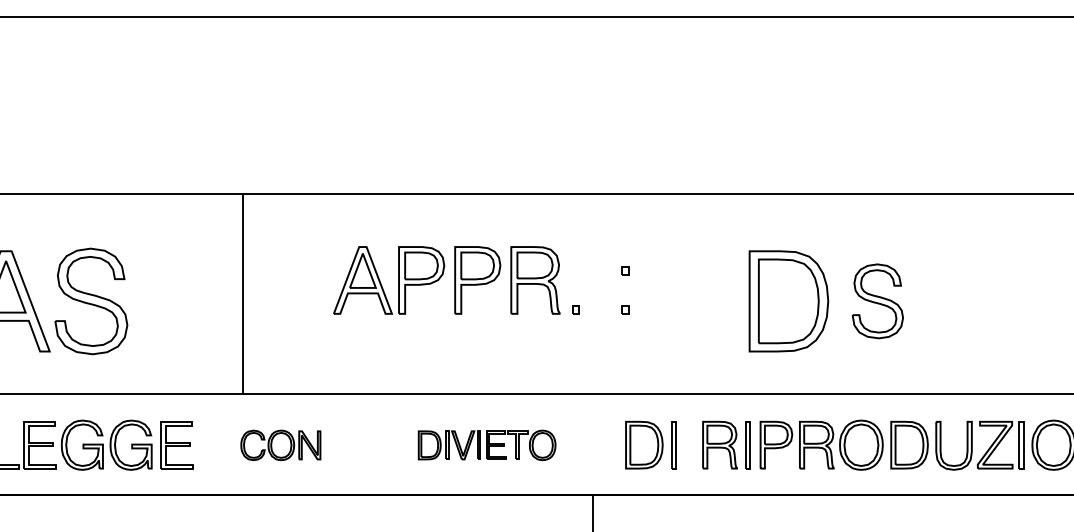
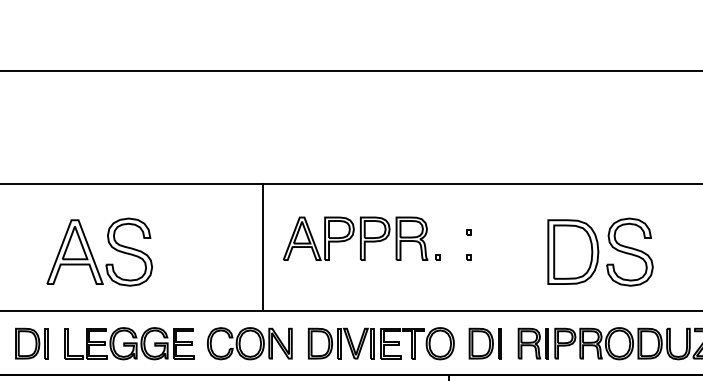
line: (242, 294) -> (262, 247), moved
part: (877, 300) -> (629, 251), size x1.43
part: (280, 444) -> (249, 343), size x1.67
part: (486, 444) -> (380, 343), size x1.67

